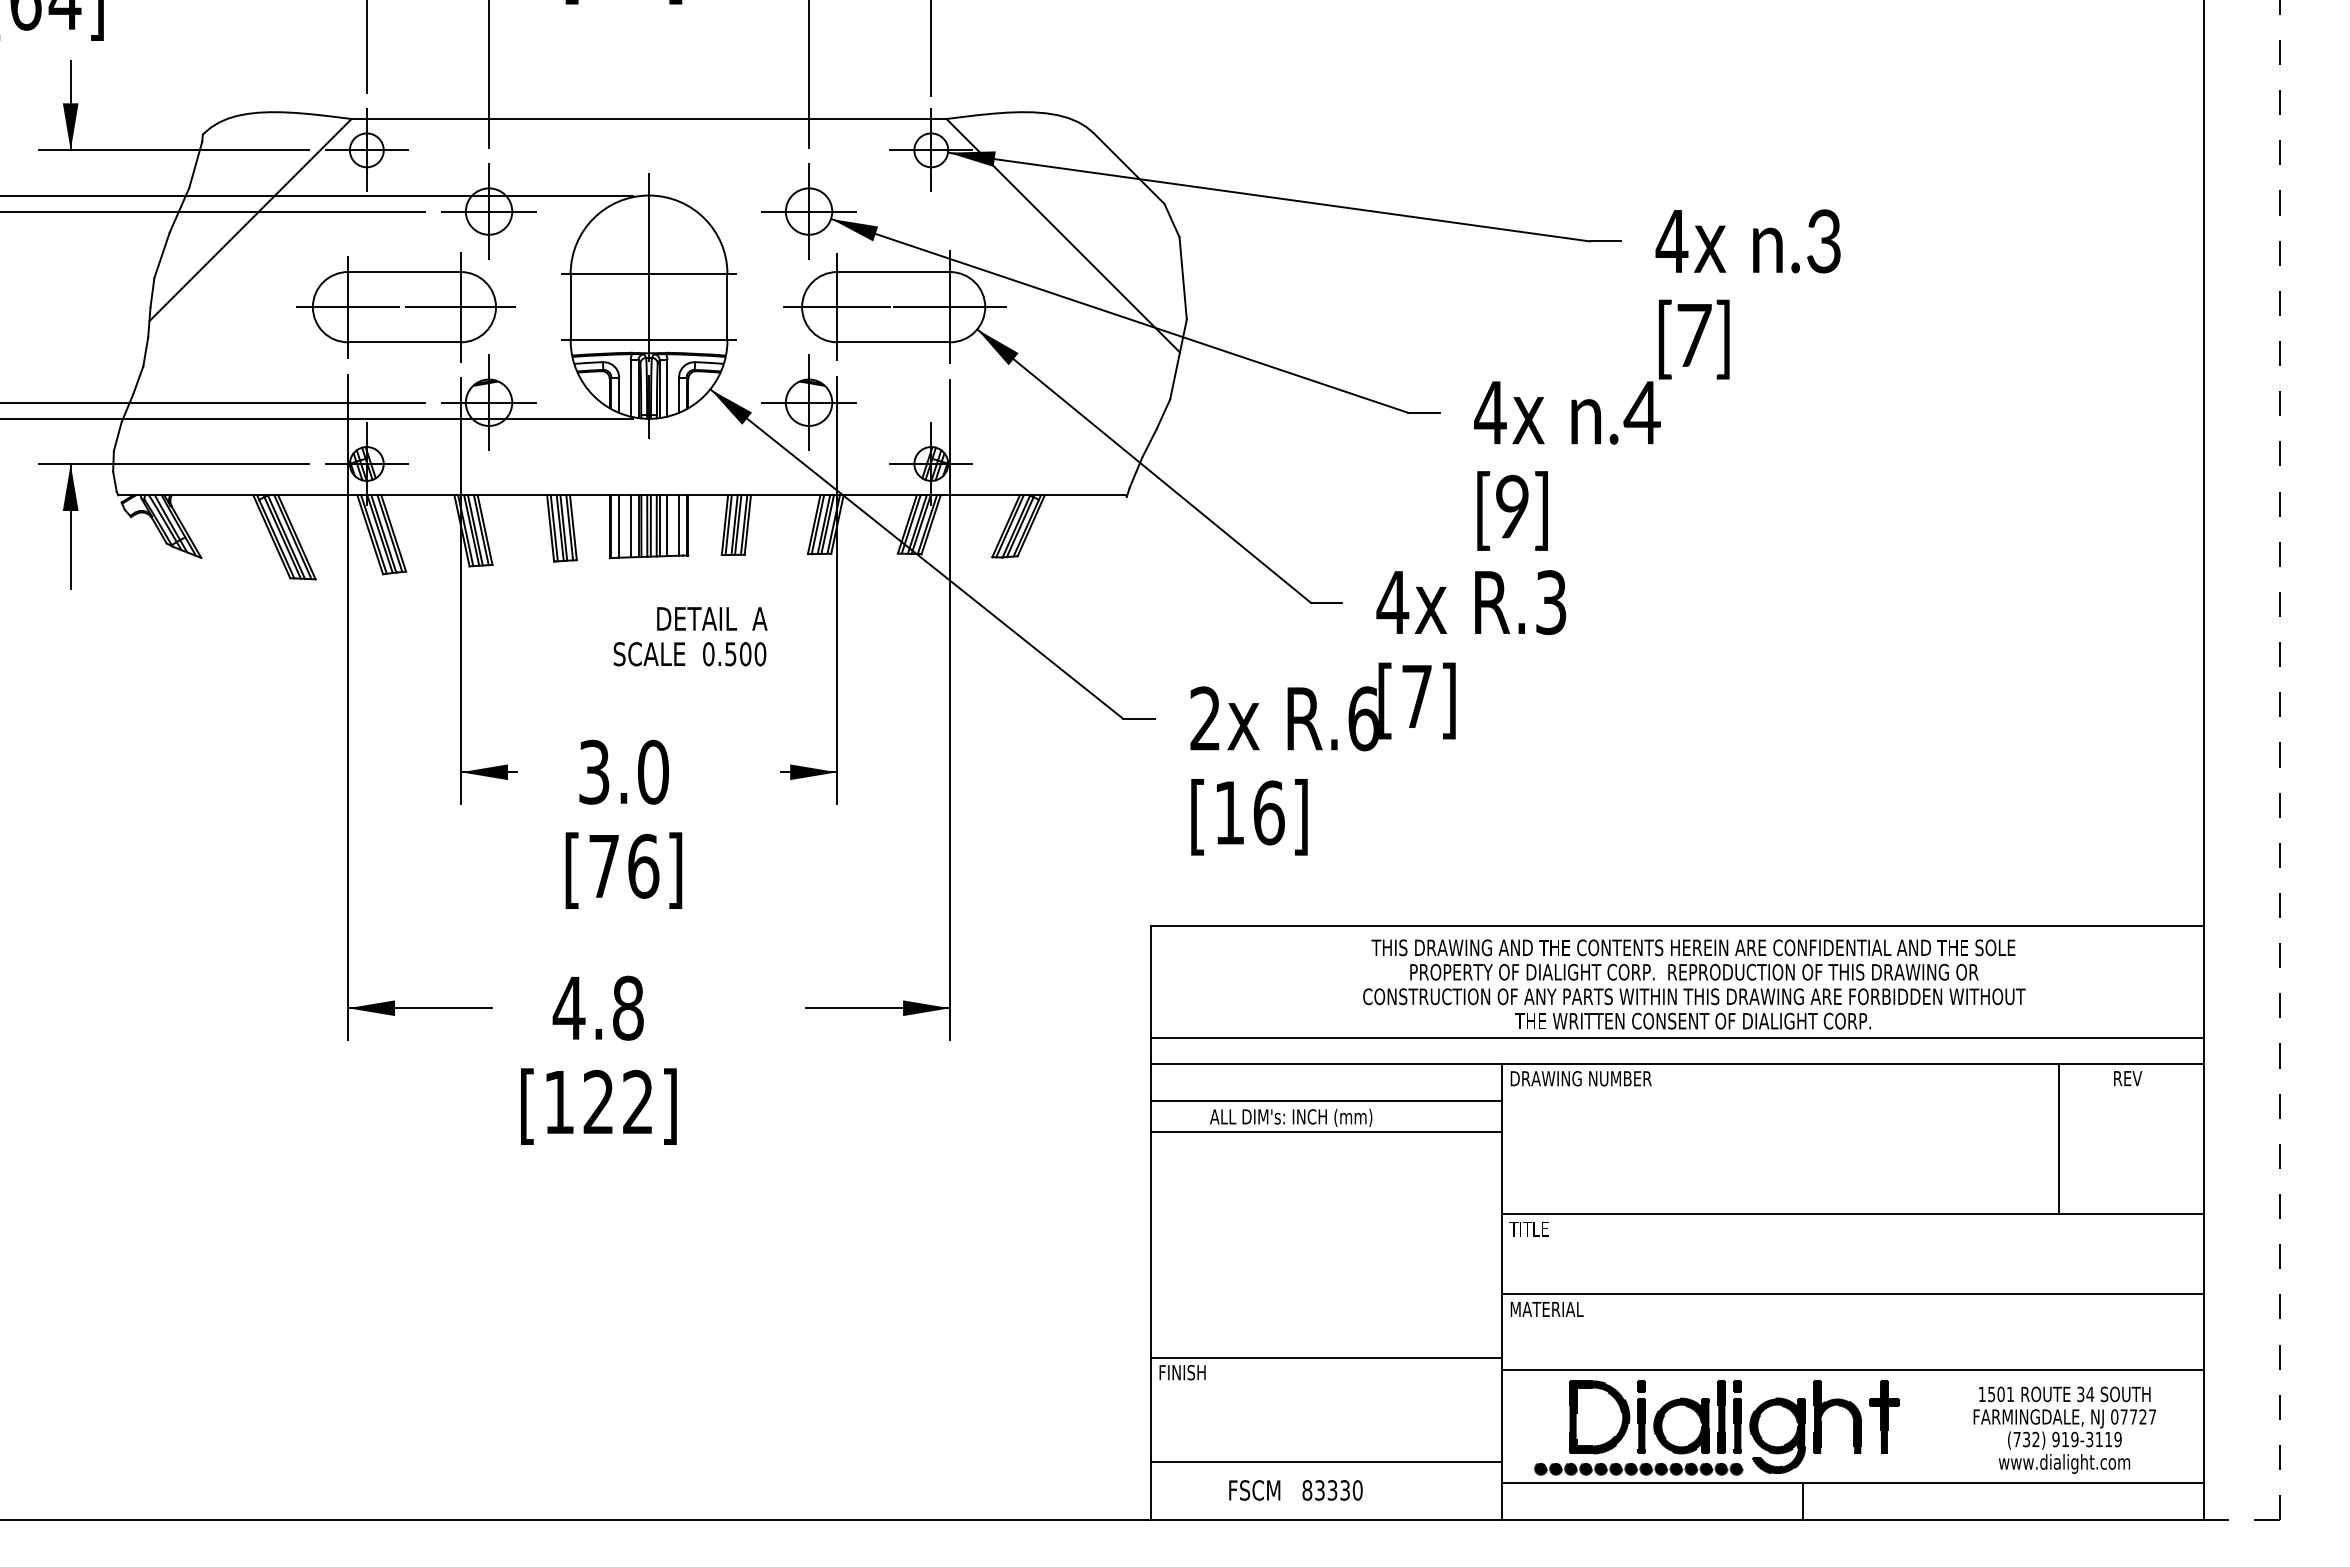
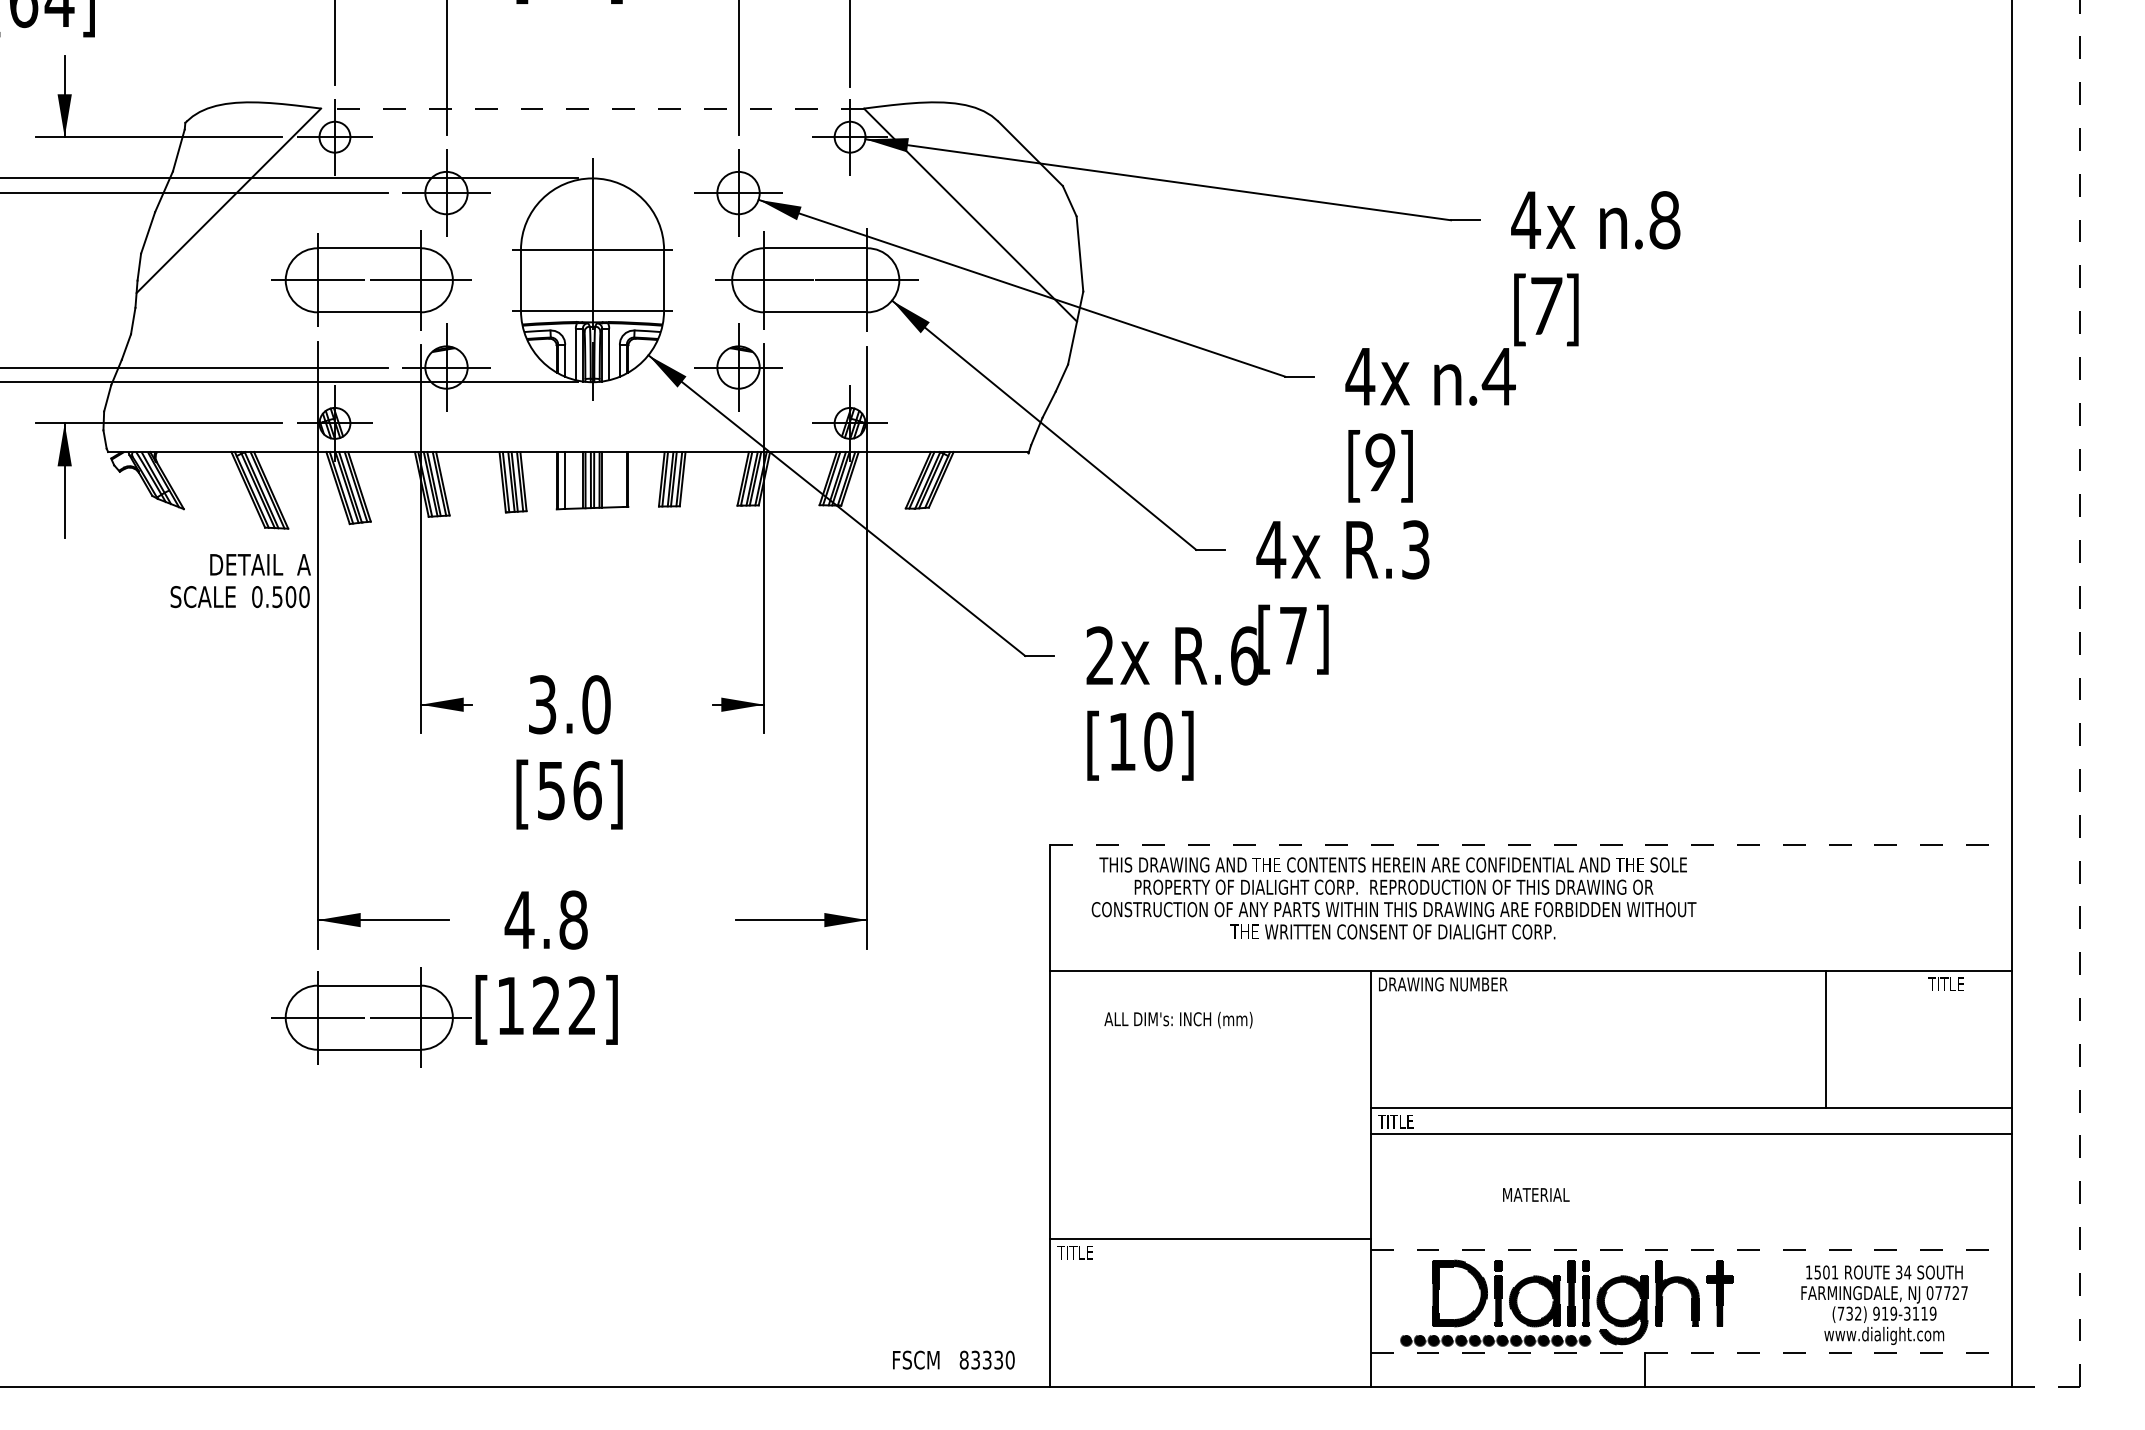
line: (648, 119) -> (592, 109), solid -> dashed
text: (1824, 241) -> (1665, 220), .3 -> .8
line: (667, 525) -> (609, 479), removed
line: (678, 525) -> (619, 479), removed
line: (630, 526) -> (575, 480), removed
text: (690, 636) -> (240, 580), moved
text: (1268, 812) -> (1157, 741), [16] -> [10]
text: (603, 866) -> (550, 790), [76] -> [56]
line: (1677, 925) -> (1531, 844), solid -> dashed
text: (1694, 984) -> (1394, 898), moved
line: (1677, 1038) -> (1531, 947), removed
text: (2132, 1078) -> (1946, 984), REV -> TITLE
line: (1325, 1101) -> (1209, 1005), removed
part: (405, 1115) -> (370, 1017), added
line: (1325, 1131) -> (1209, 1032), removed
line: (2058, 1138) -> (1825, 1038), moved
line: (1852, 1294) -> (1690, 1133), moved
text: (1546, 1309) -> (1535, 1195), moved
line: (1853, 1369) -> (1691, 1249), solid -> dashed
text: (1181, 1372) -> (1078, 1252), FINISH -> TITLE
line: (1325, 1462) -> (1209, 1334), removed
line: (1853, 1482) -> (1691, 1352), solid -> dashed
text: (1295, 1490) -> (953, 1360), moved

